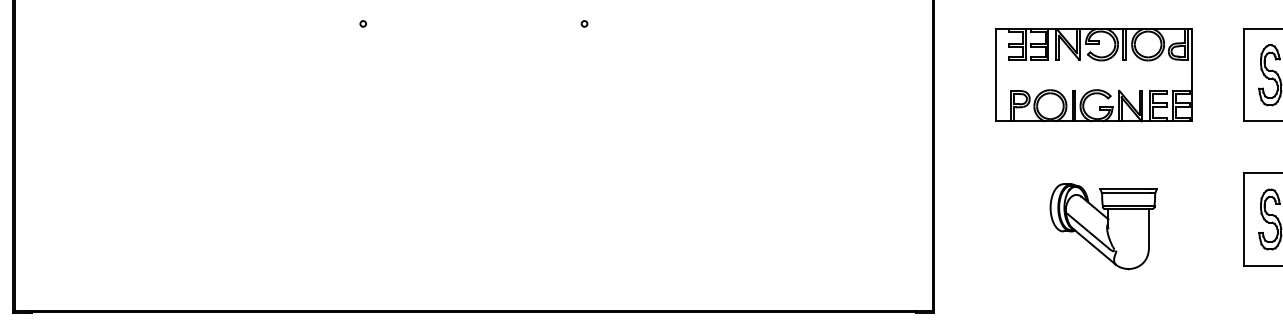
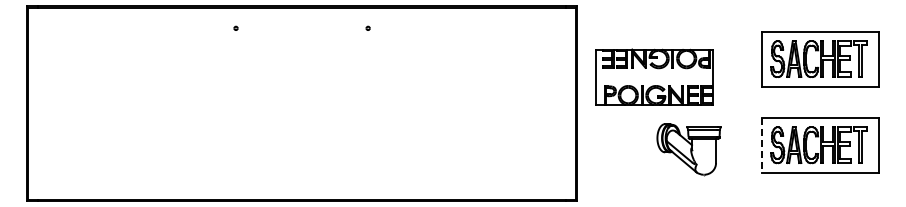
part: (1094, 74) -> (654, 76), moved
line: (1243, 220) -> (761, 145), solid -> dashed
part: (1102, 226) -> (688, 149), moved

